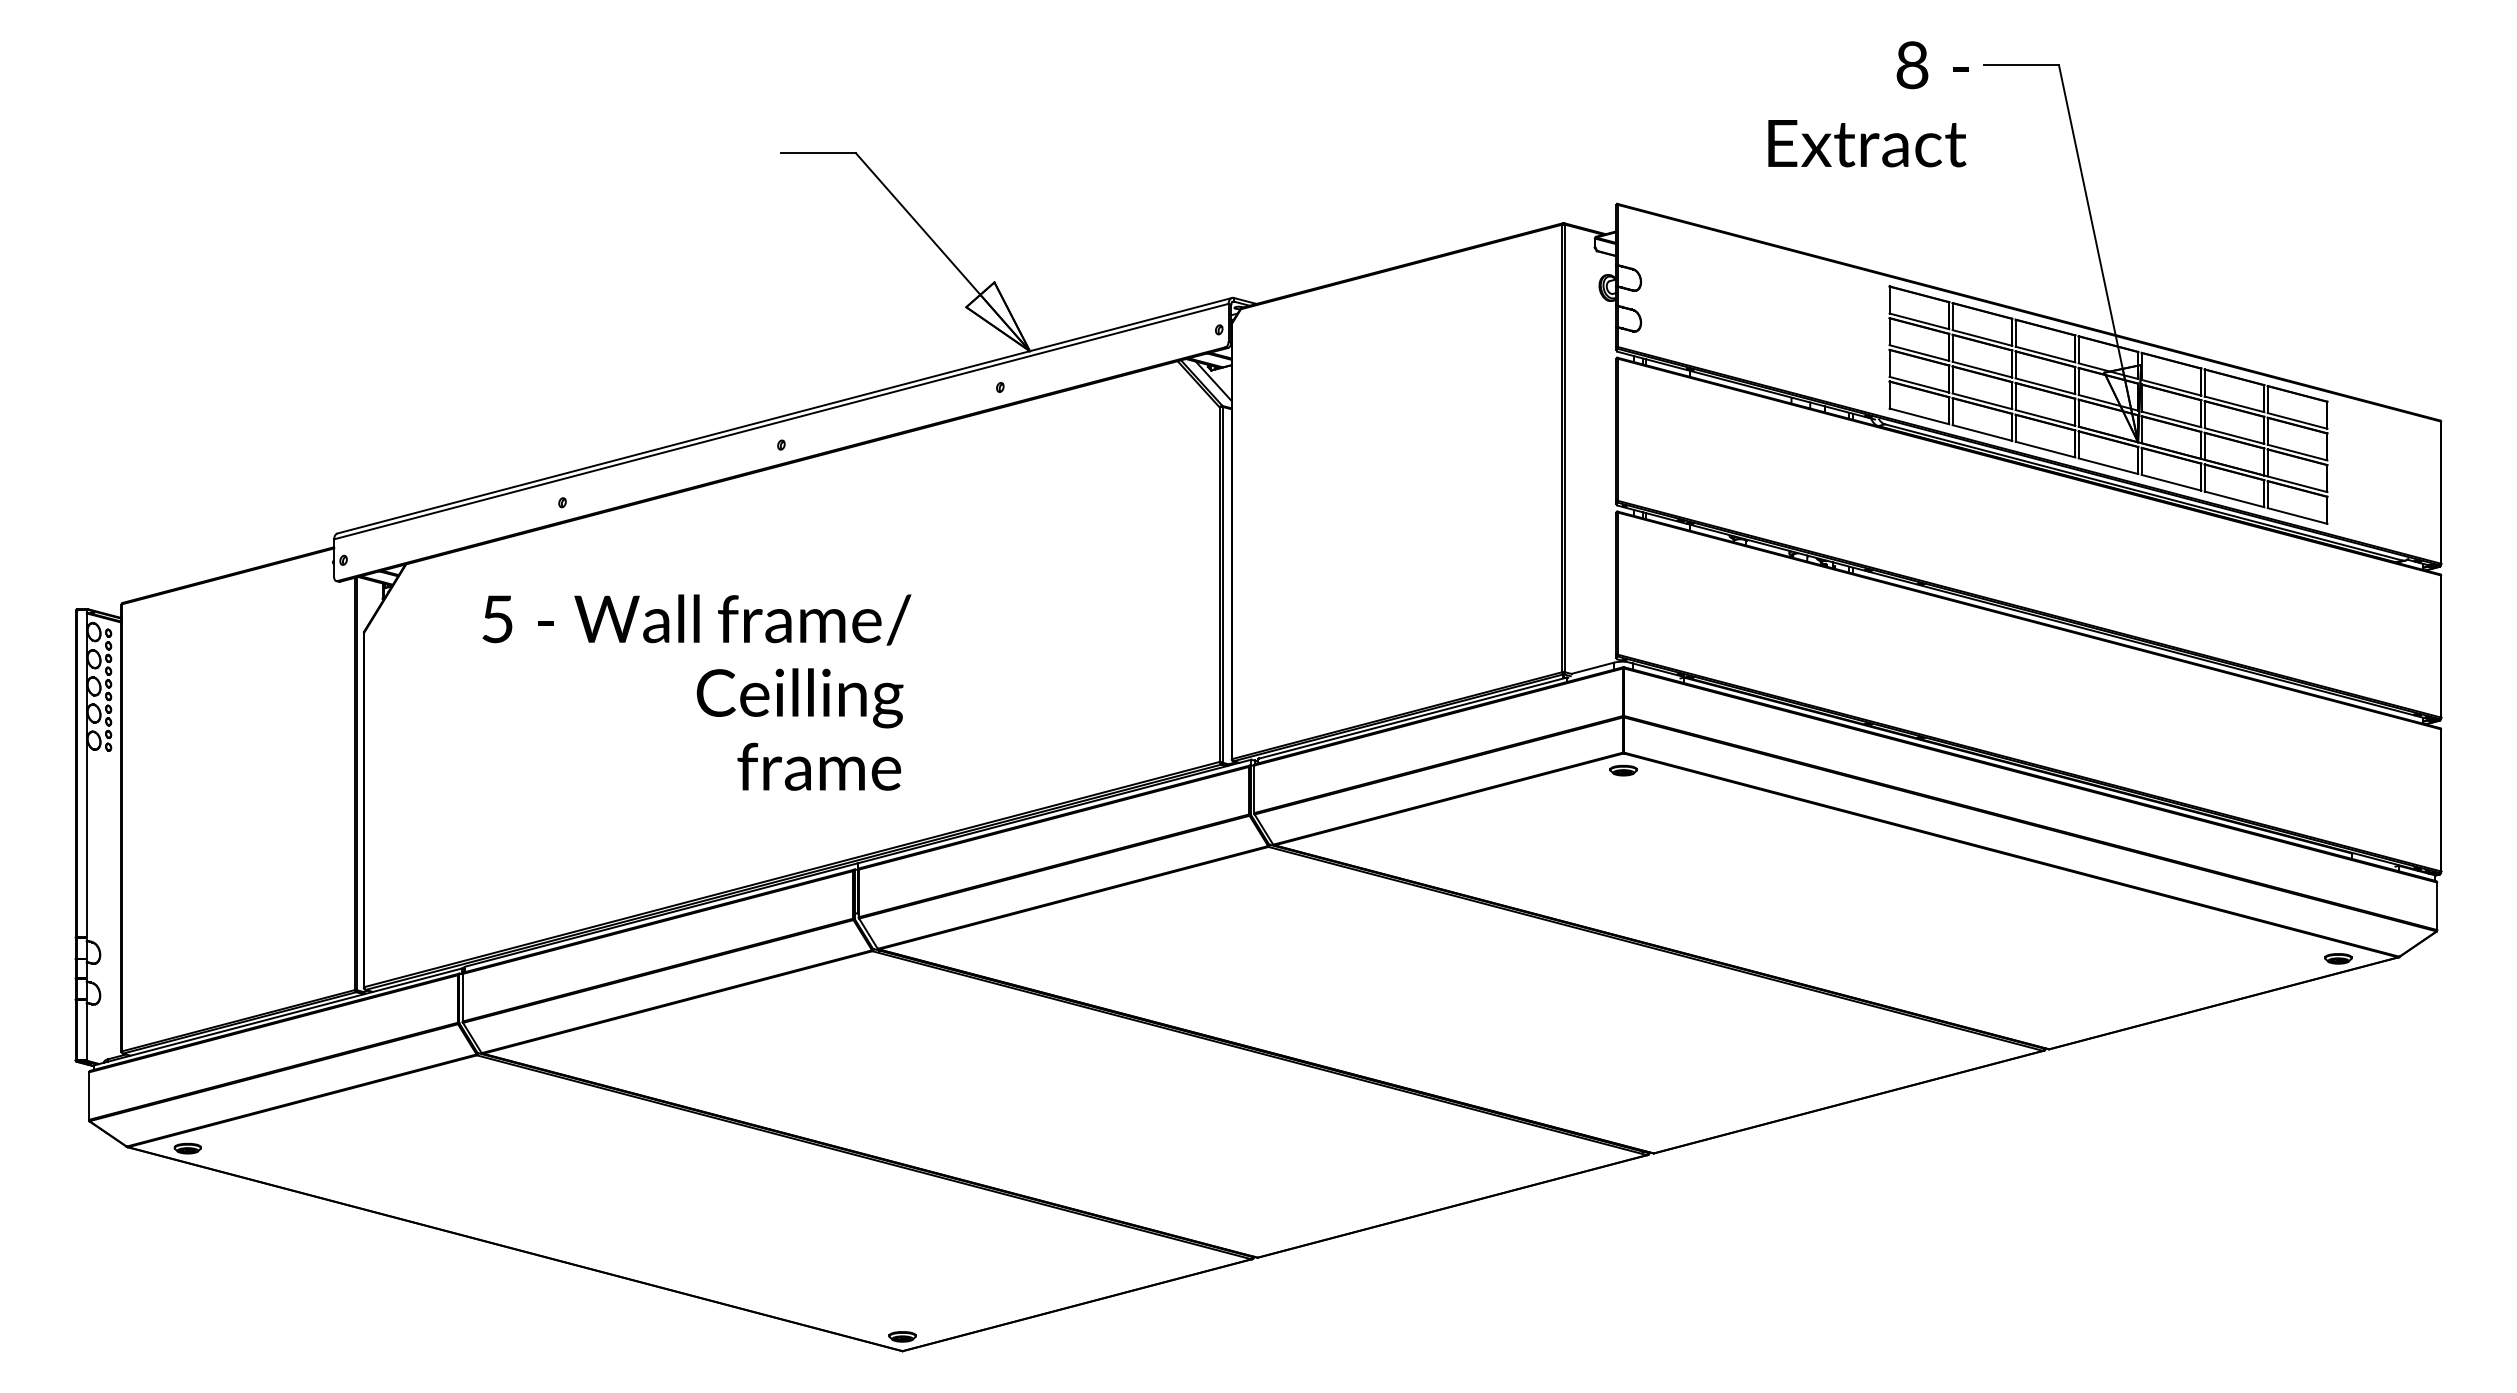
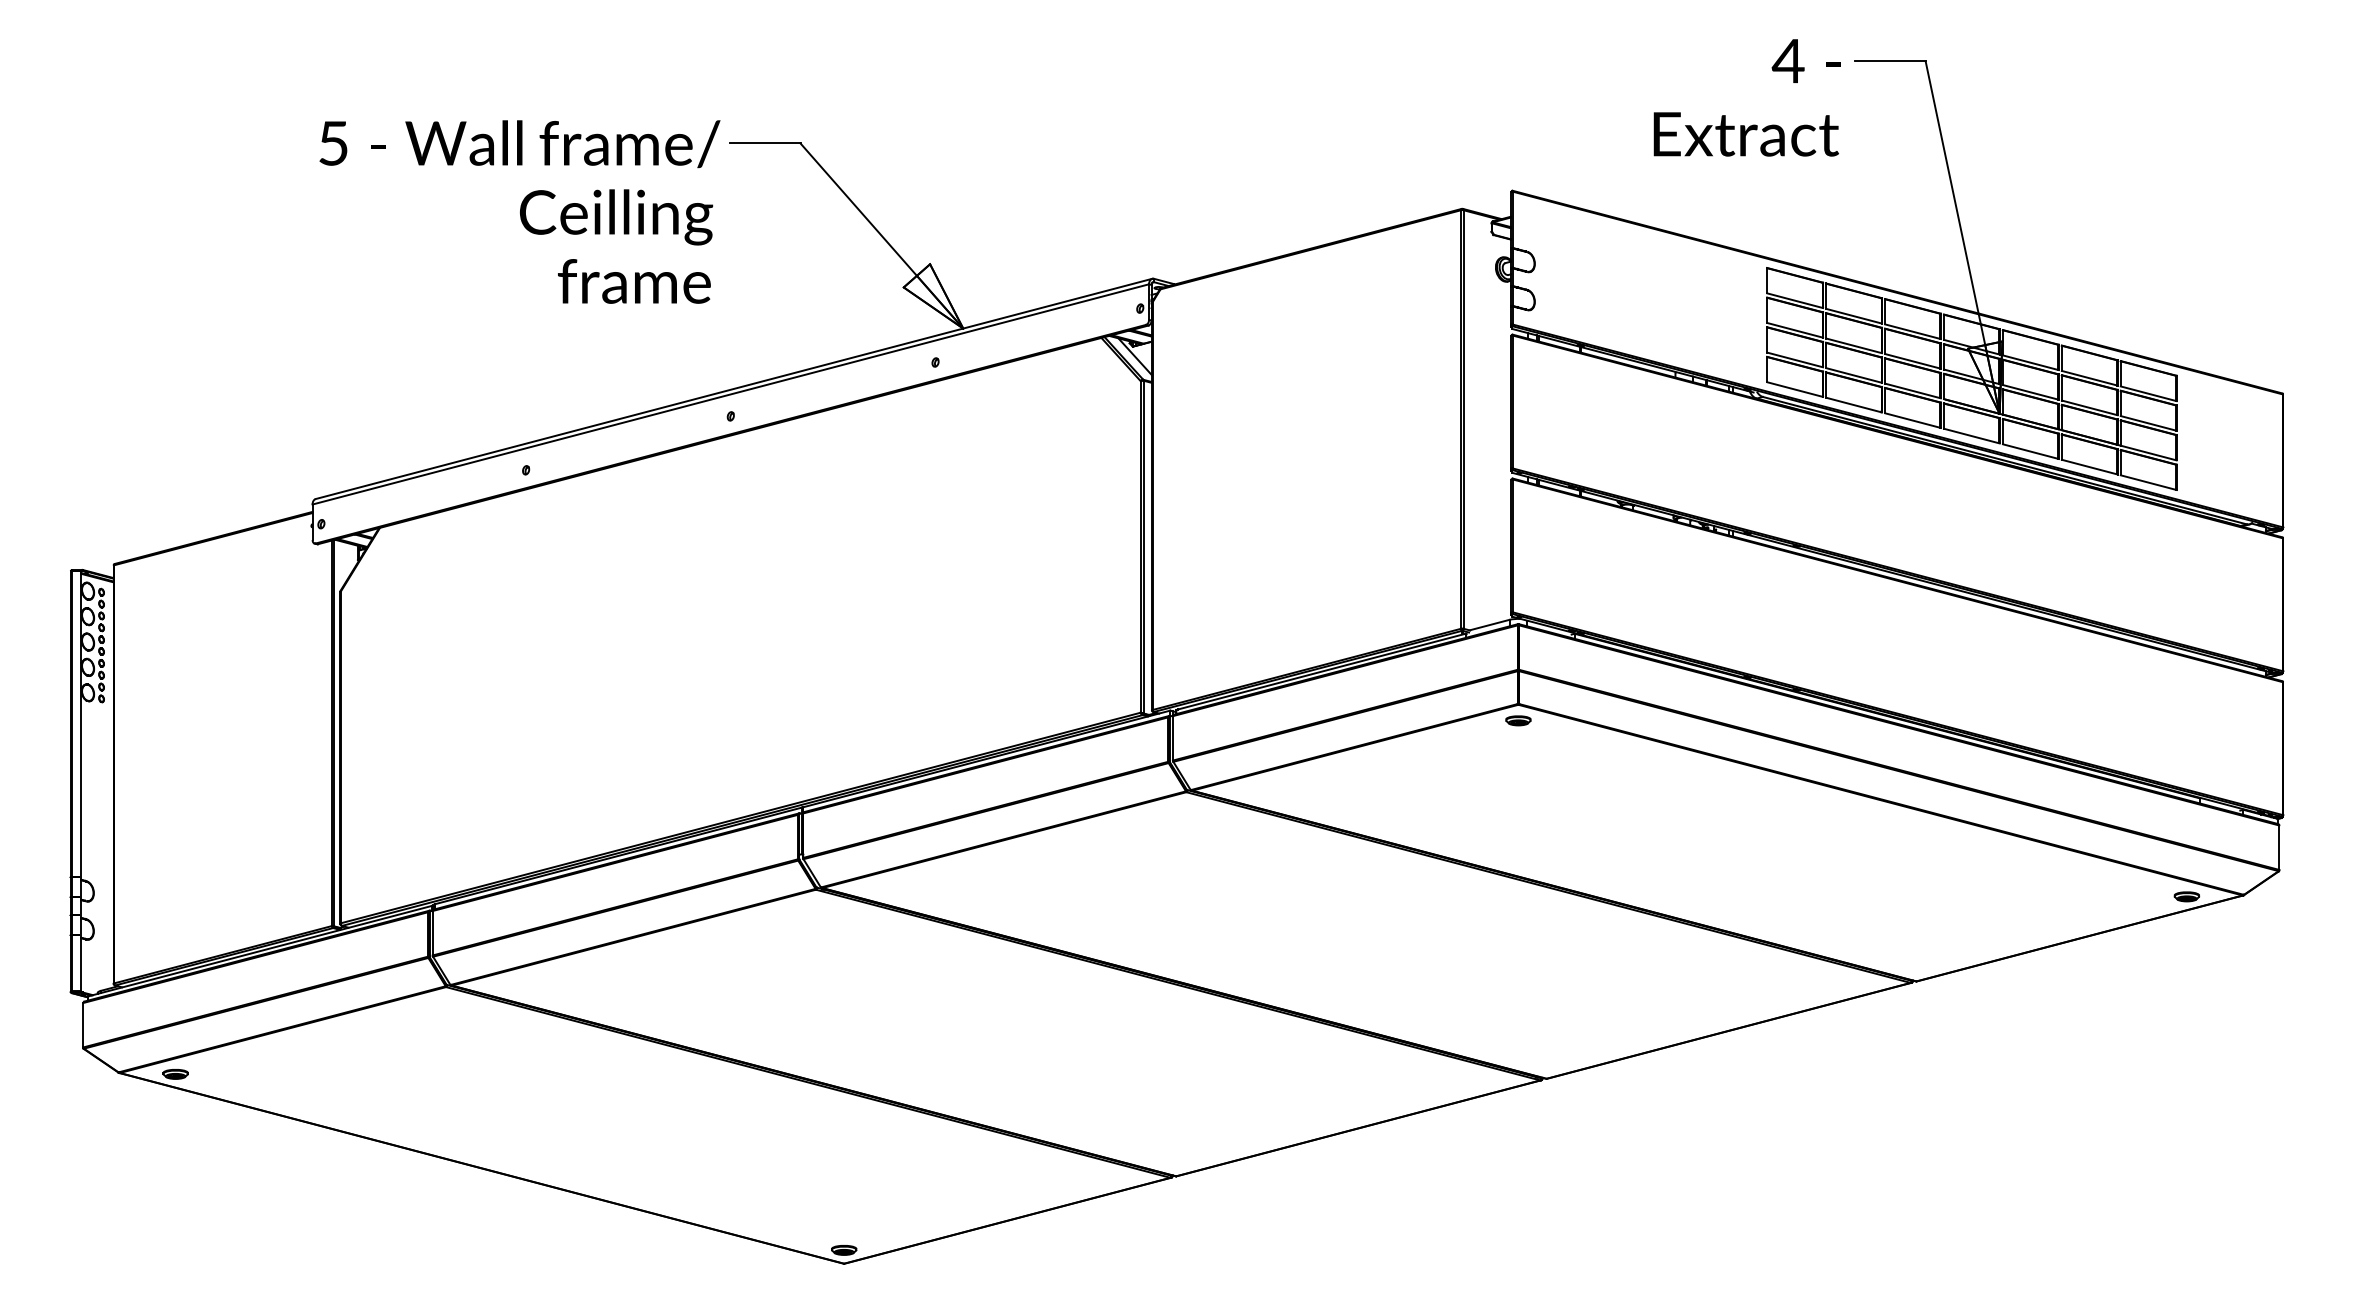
text: (1911, 65) -> (1787, 61), 8 -> 4
text: (696, 692) -> (519, 211), moved

